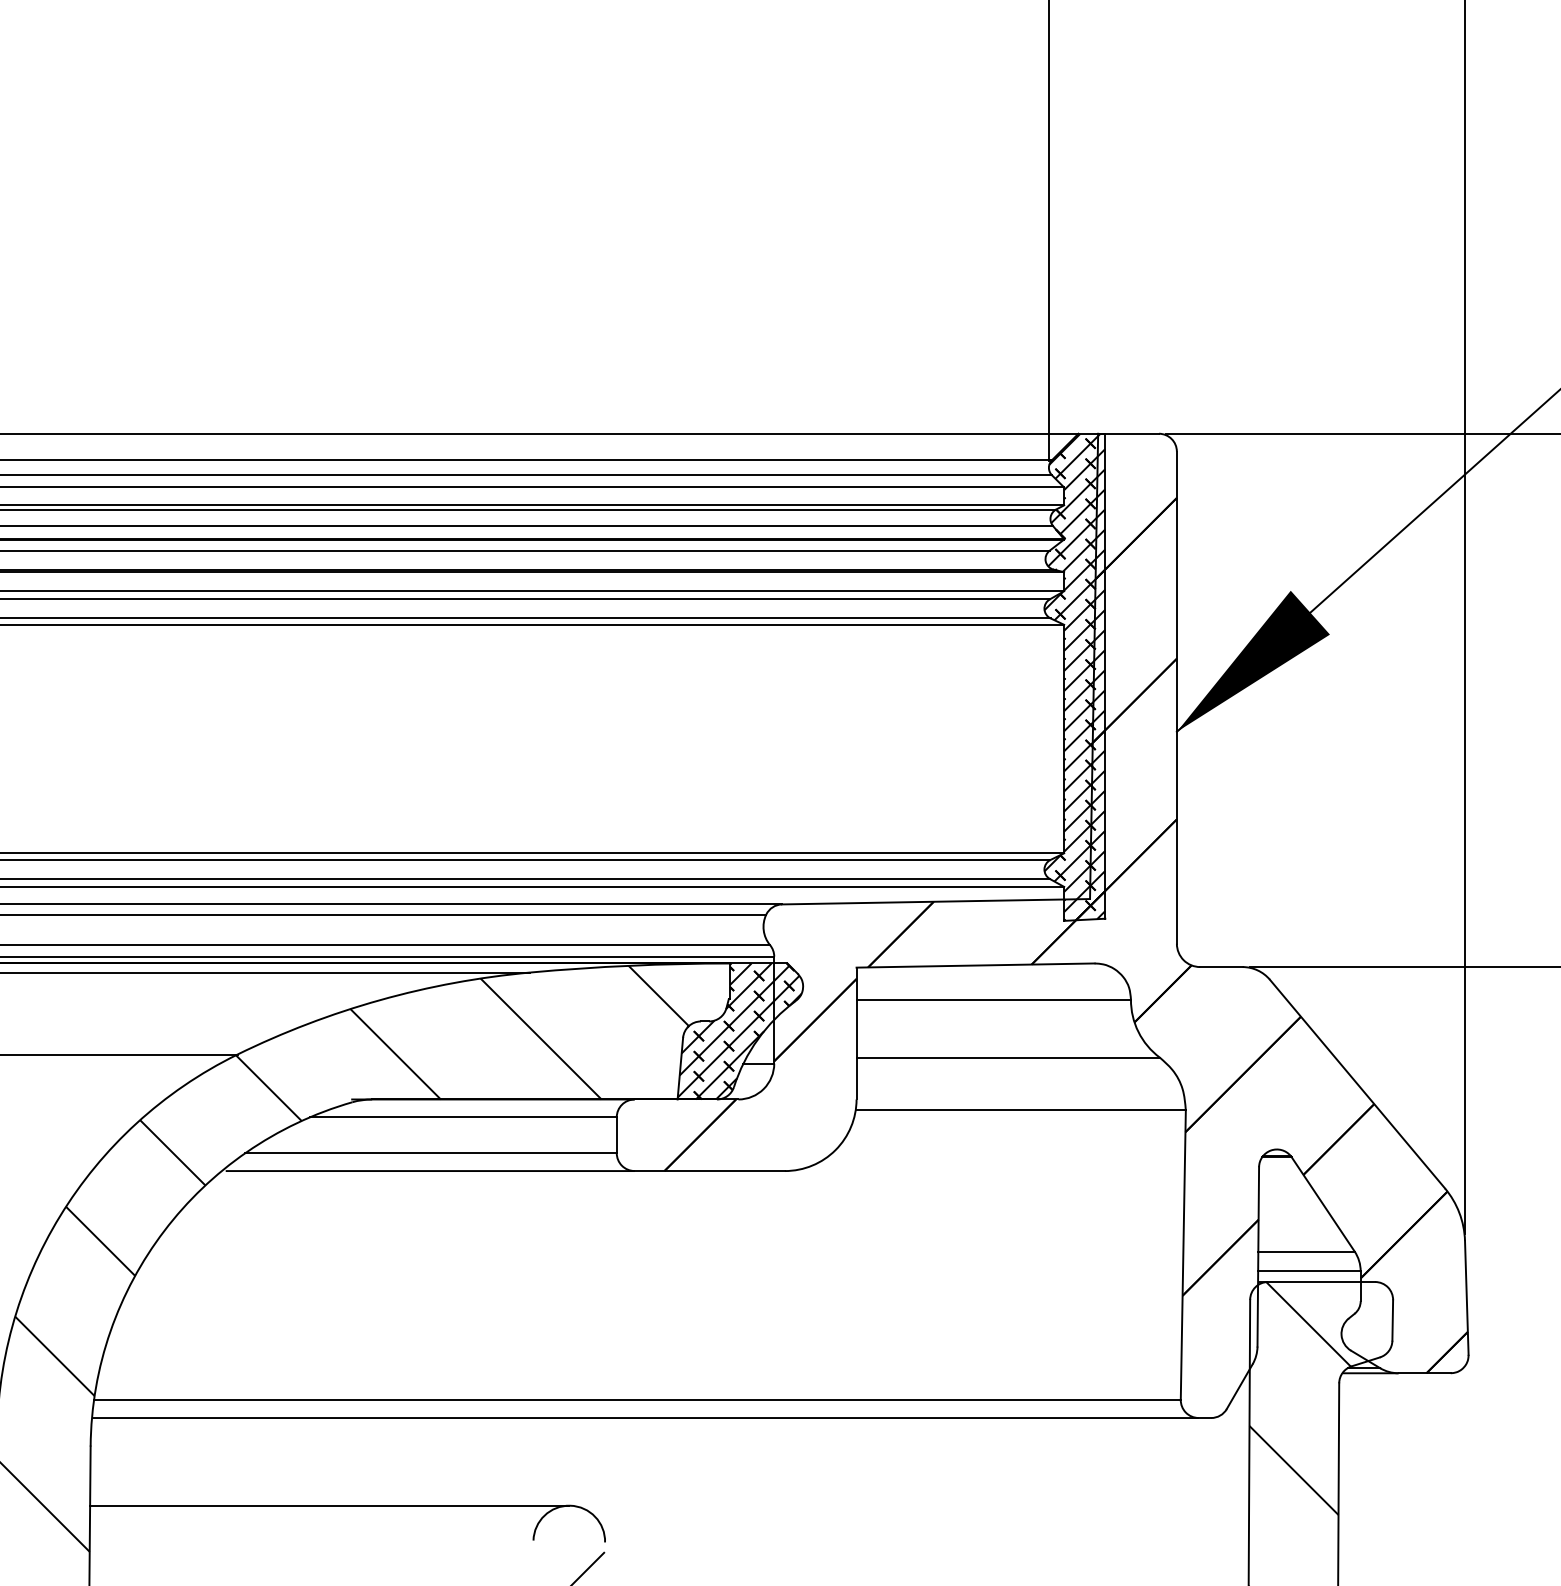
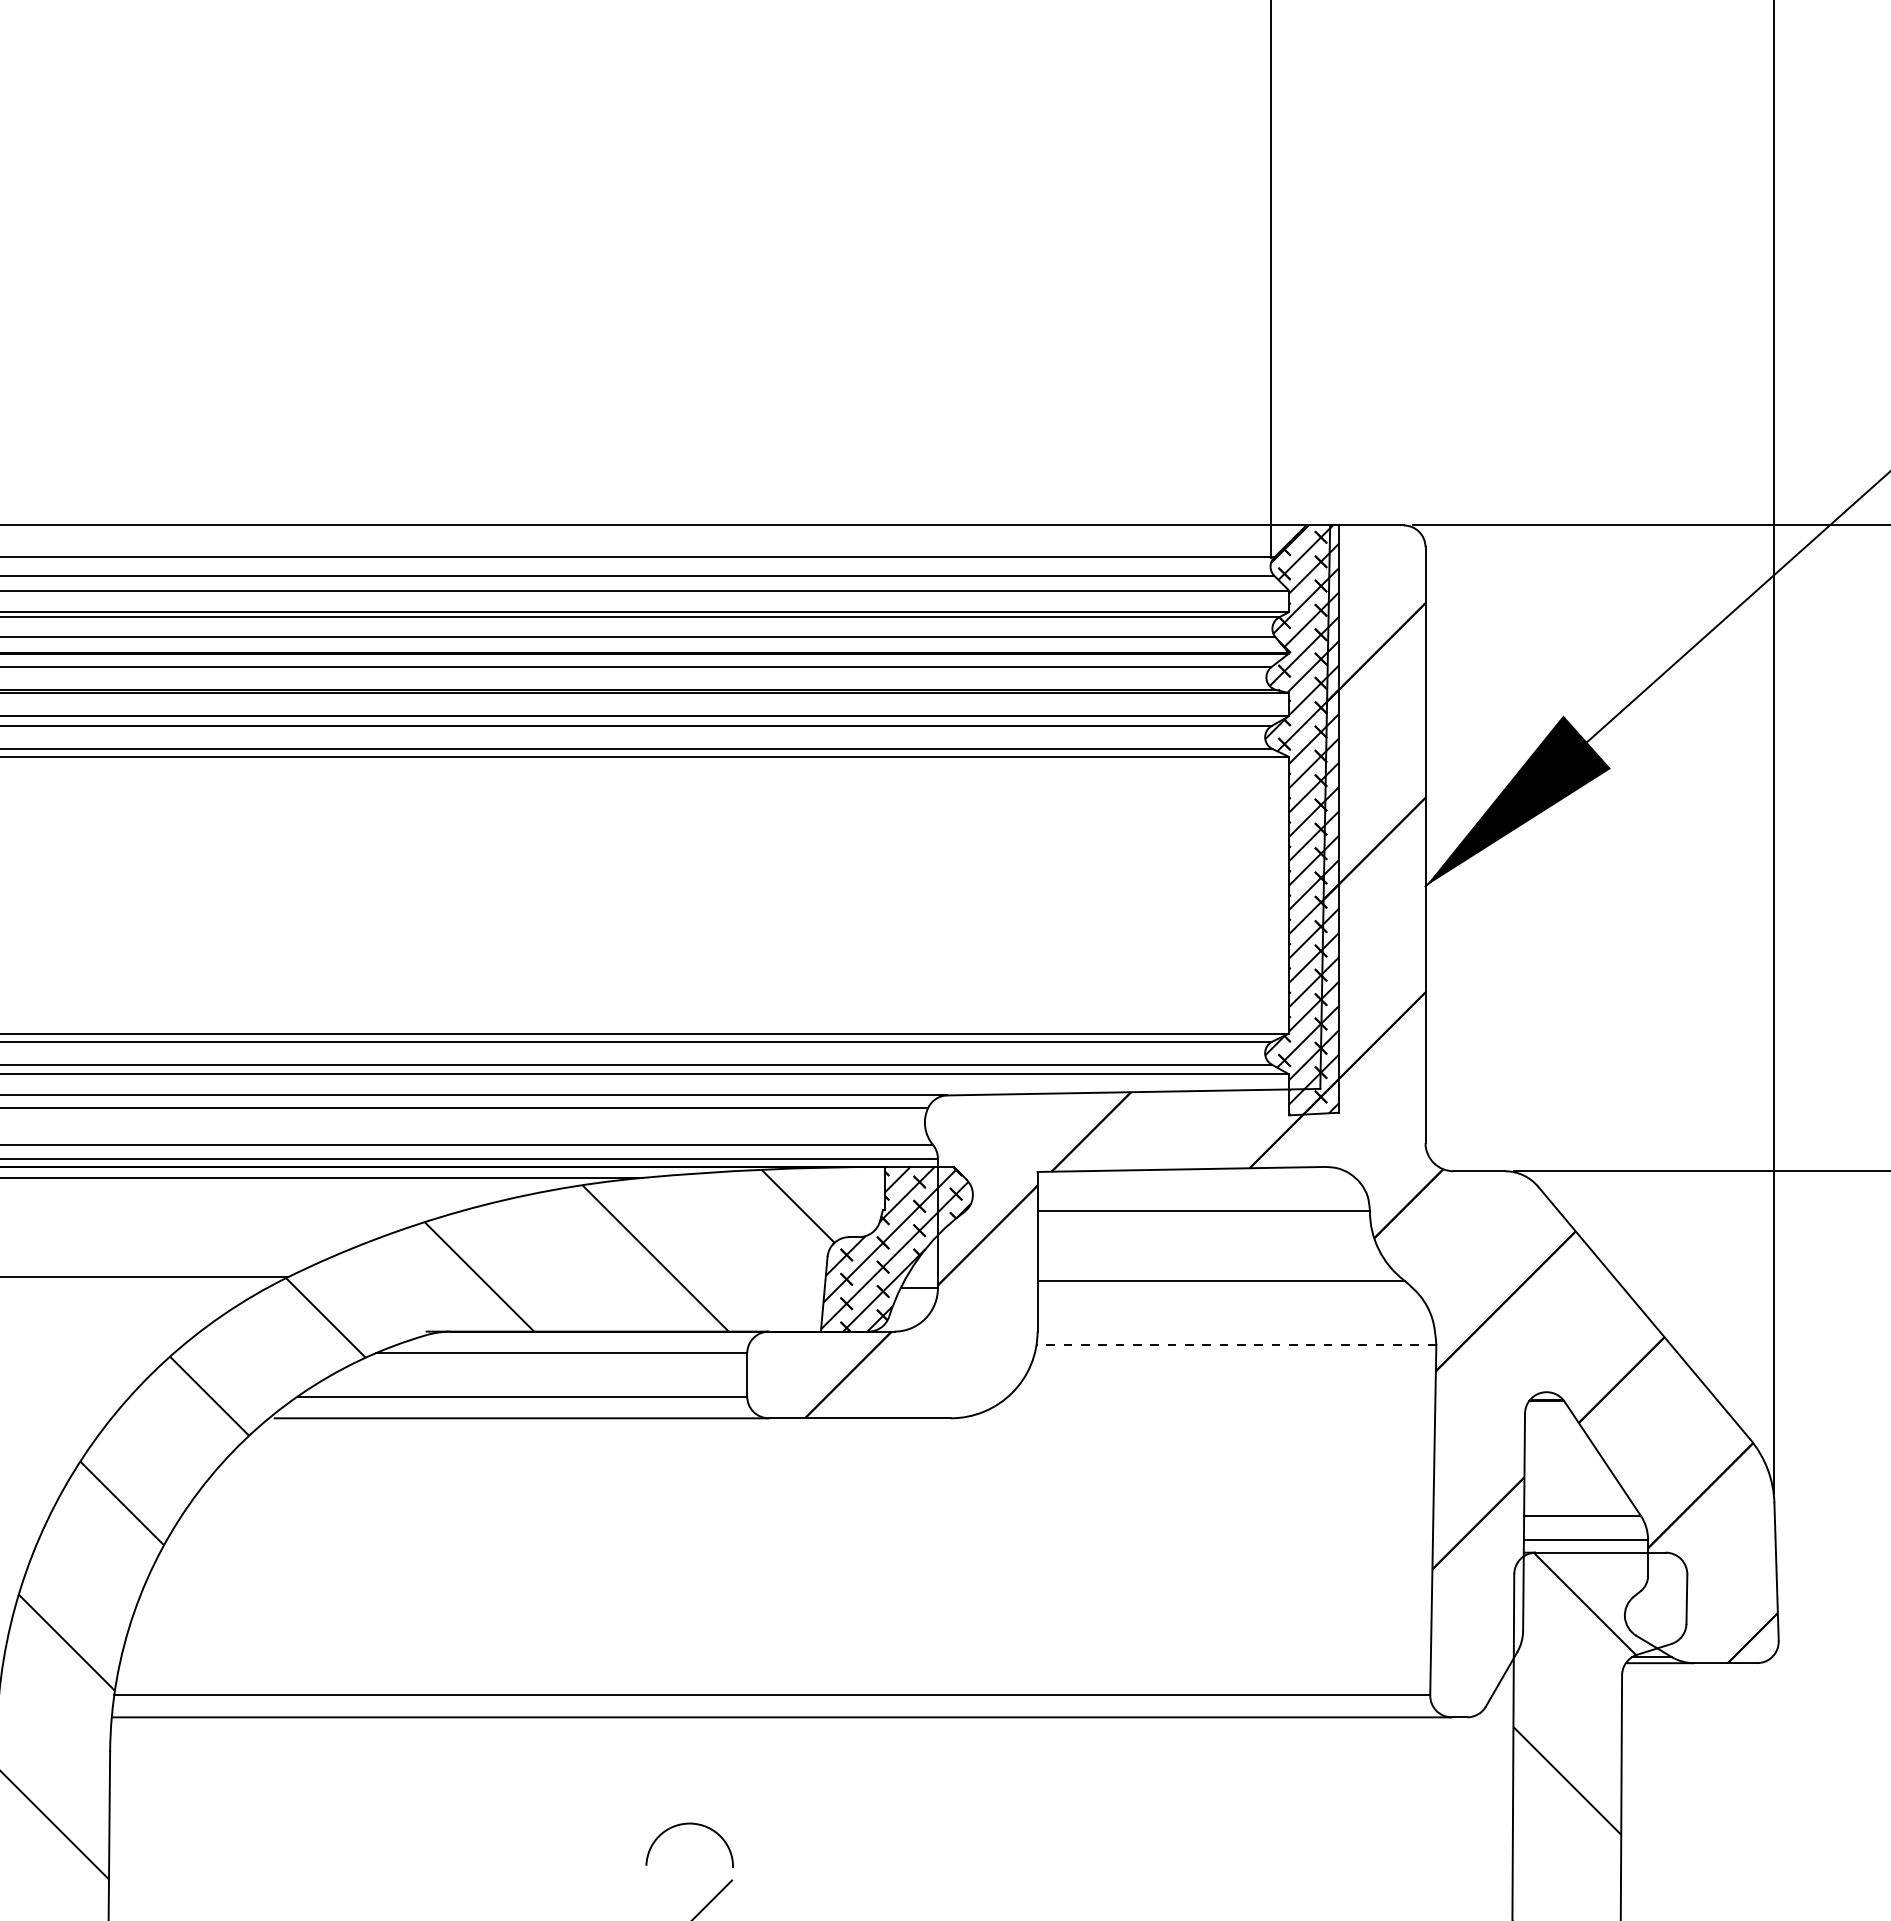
line: (1020, 1110) -> (1236, 1344), solid -> dashed
line: (329, 1505) -> (399, 1823), removed

